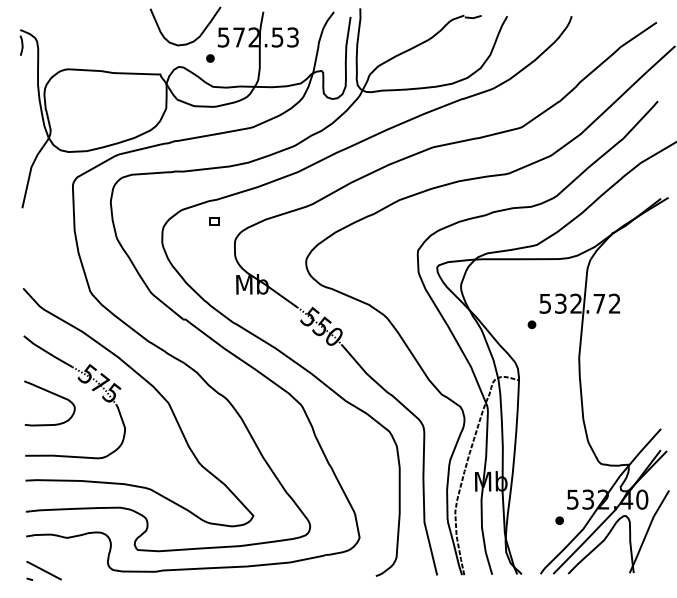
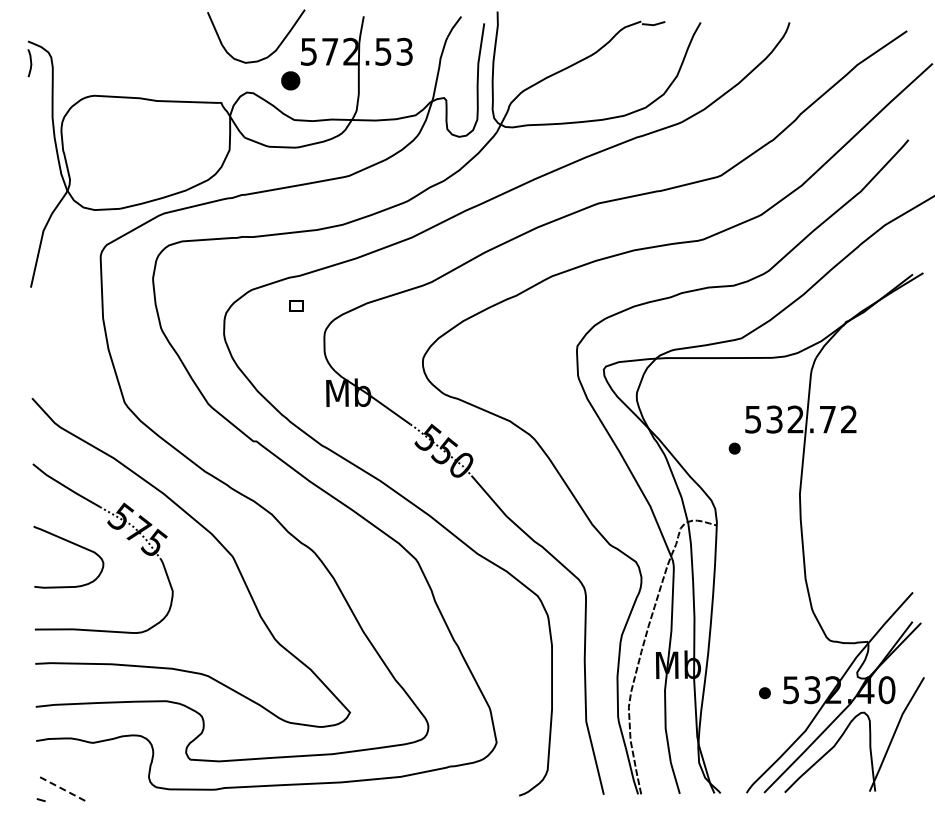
part: (210, 58) -> (290, 80), size x1.6
part: (559, 520) -> (764, 693), moved
line: (43, 570) -> (59, 787), solid -> dashed

